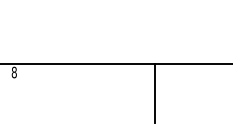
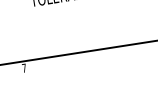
text: (13, 72) -> (23, 68), 8 -> 7
line: (154, 92) -> (134, 66), removed

